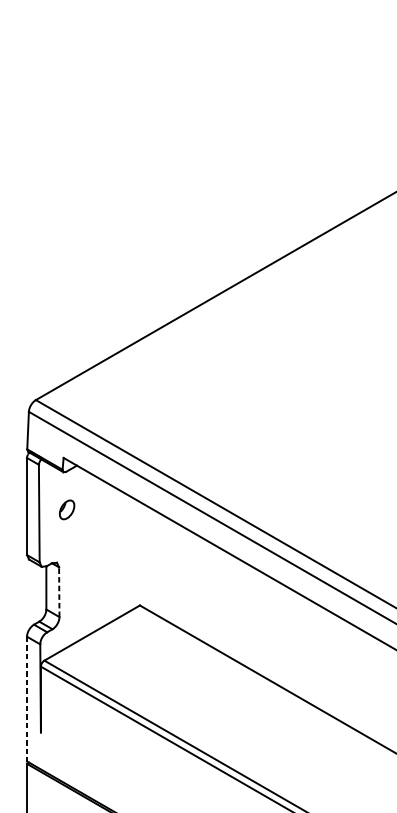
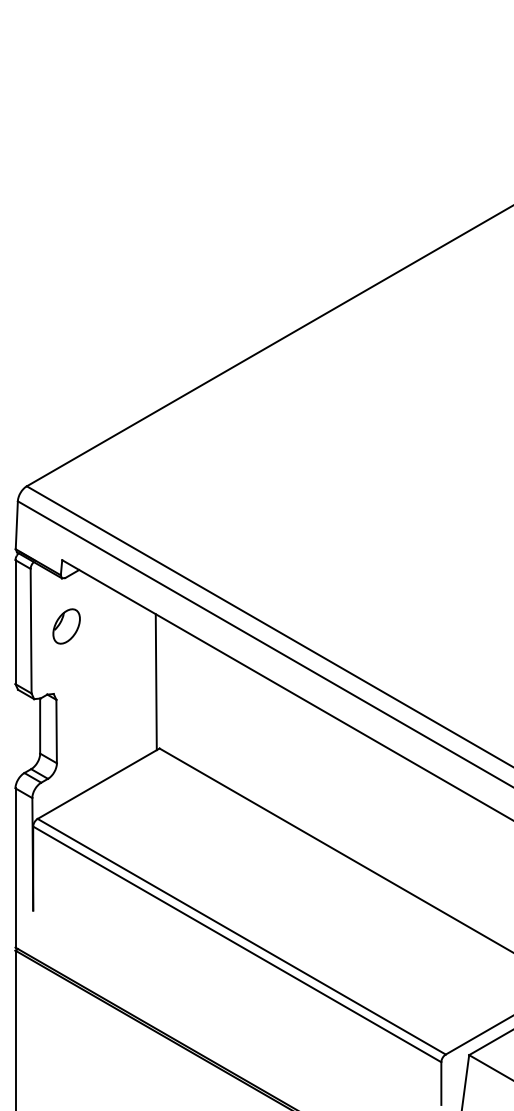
part: (67, 509) -> (66, 626), size x1.43
line: (136, 553) -> (155, 682), added
line: (59, 592) -> (56, 731), dashed -> solid
line: (27, 698) -> (15, 867), dashed -> solid

